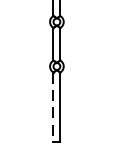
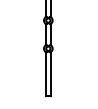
line: (53, 107) -> (46, 74), dashed -> solid

